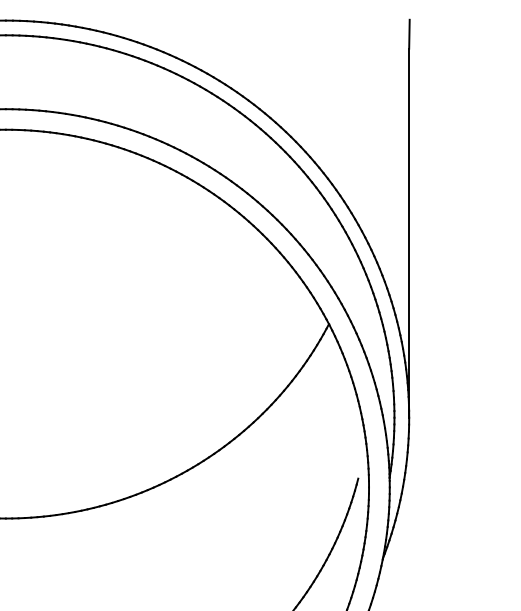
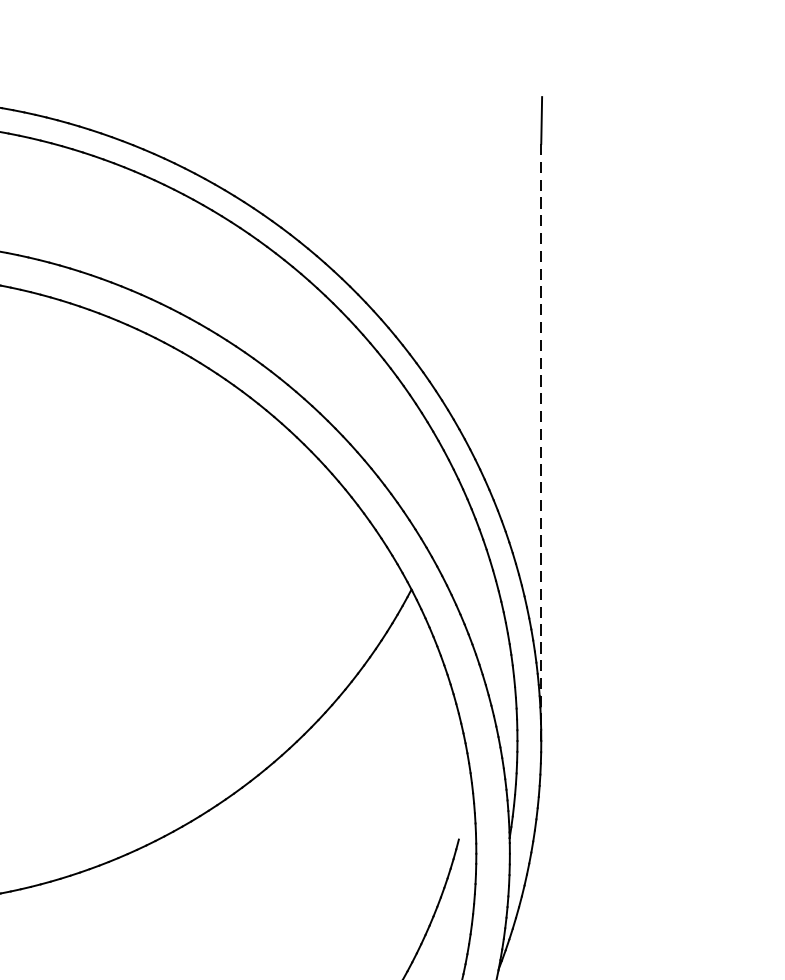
line: (409, 233) -> (541, 442), solid -> dashed

